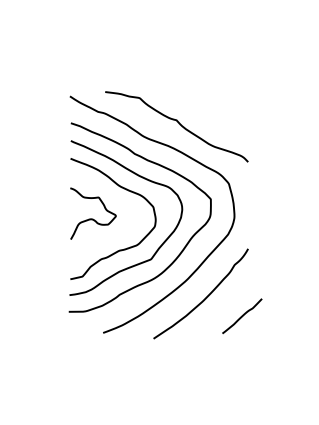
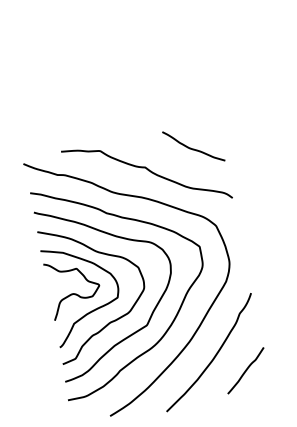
curve: (222, 111) -> (193, 148), added
curve: (105, 236) -> (92, 309), added
curve: (242, 316) -> (246, 370), moved

